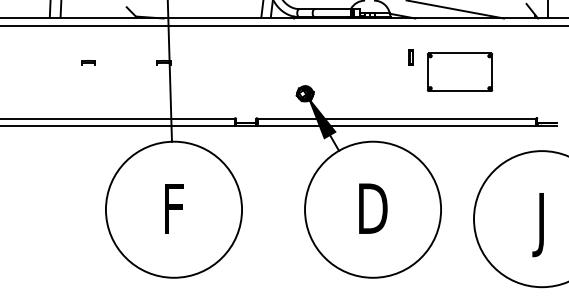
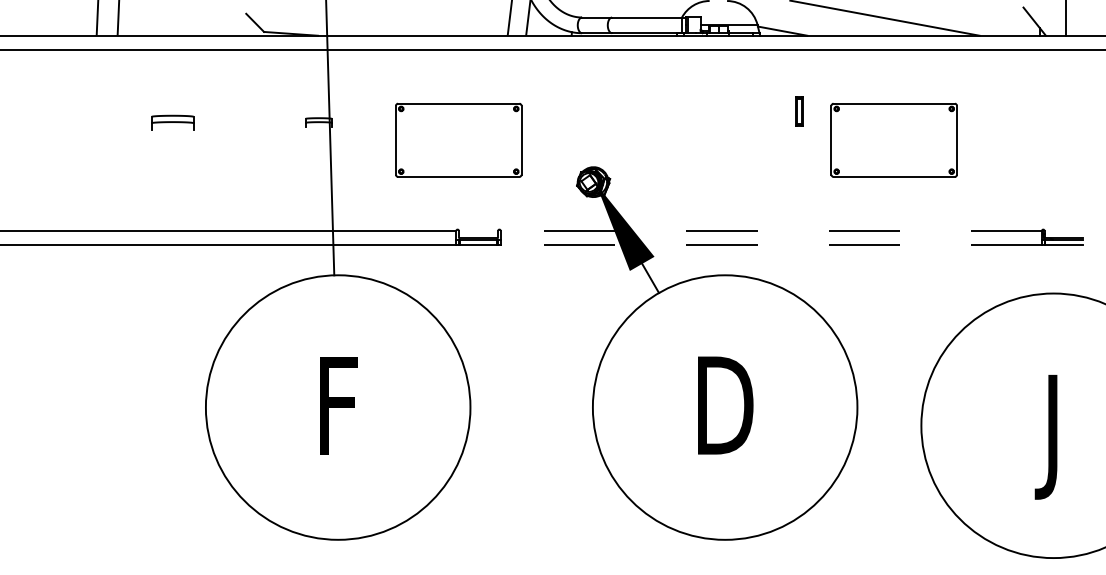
part: (88, 62) -> (171, 121), size x1.6
part: (236, 71) -> (459, 138), added
line: (396, 118) -> (770, 230), solid -> dashed
line: (396, 126) -> (770, 245), solid -> dashed

